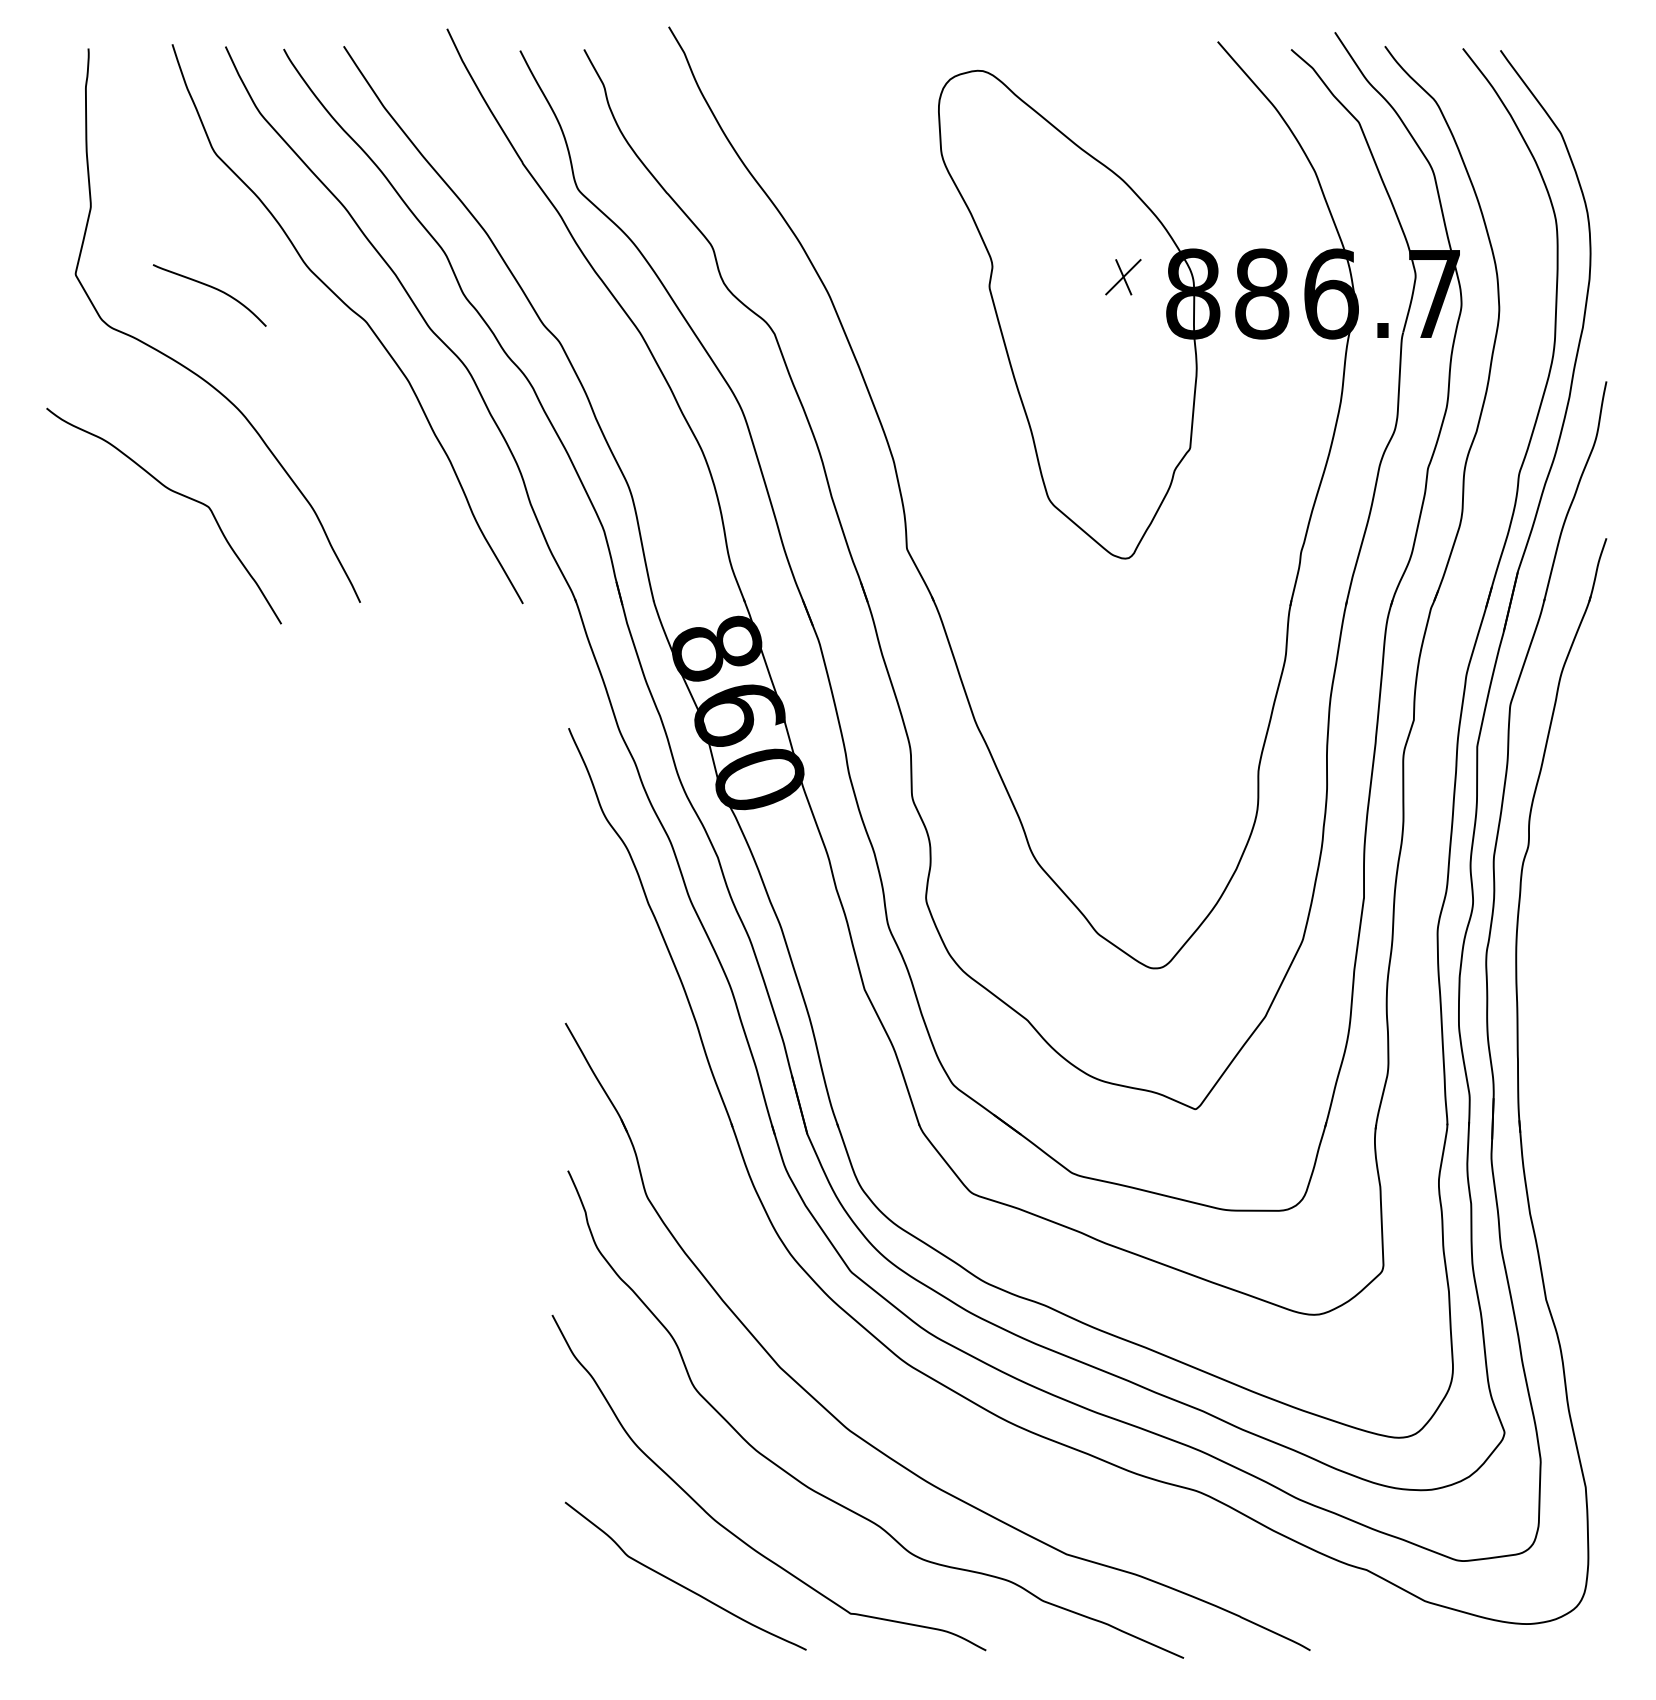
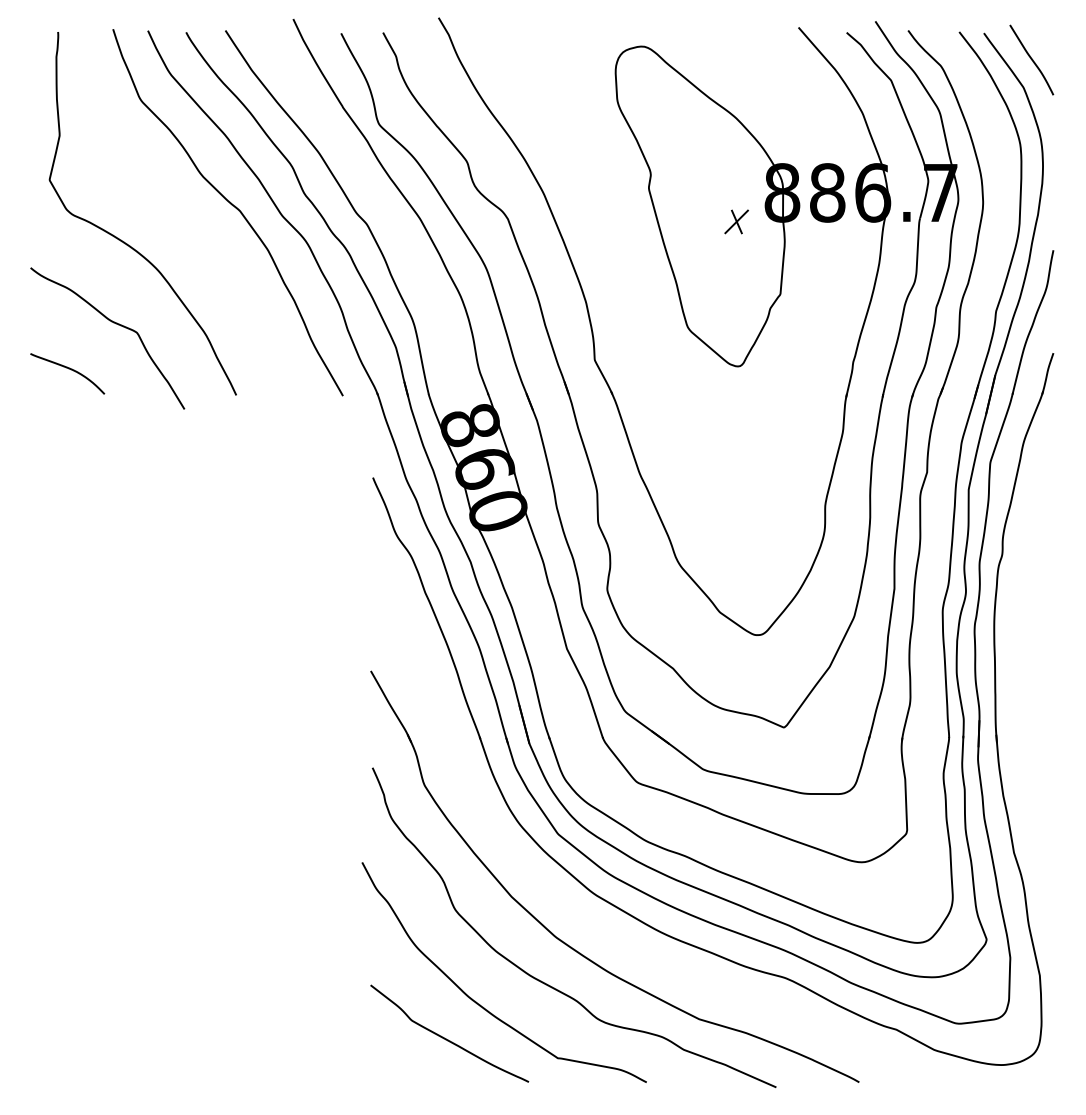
curve: (1573, 90) -> (1031, 59), added
part: (1123, 276) -> (736, 221), moved
curve: (211, 288) -> (68, 369), moved

